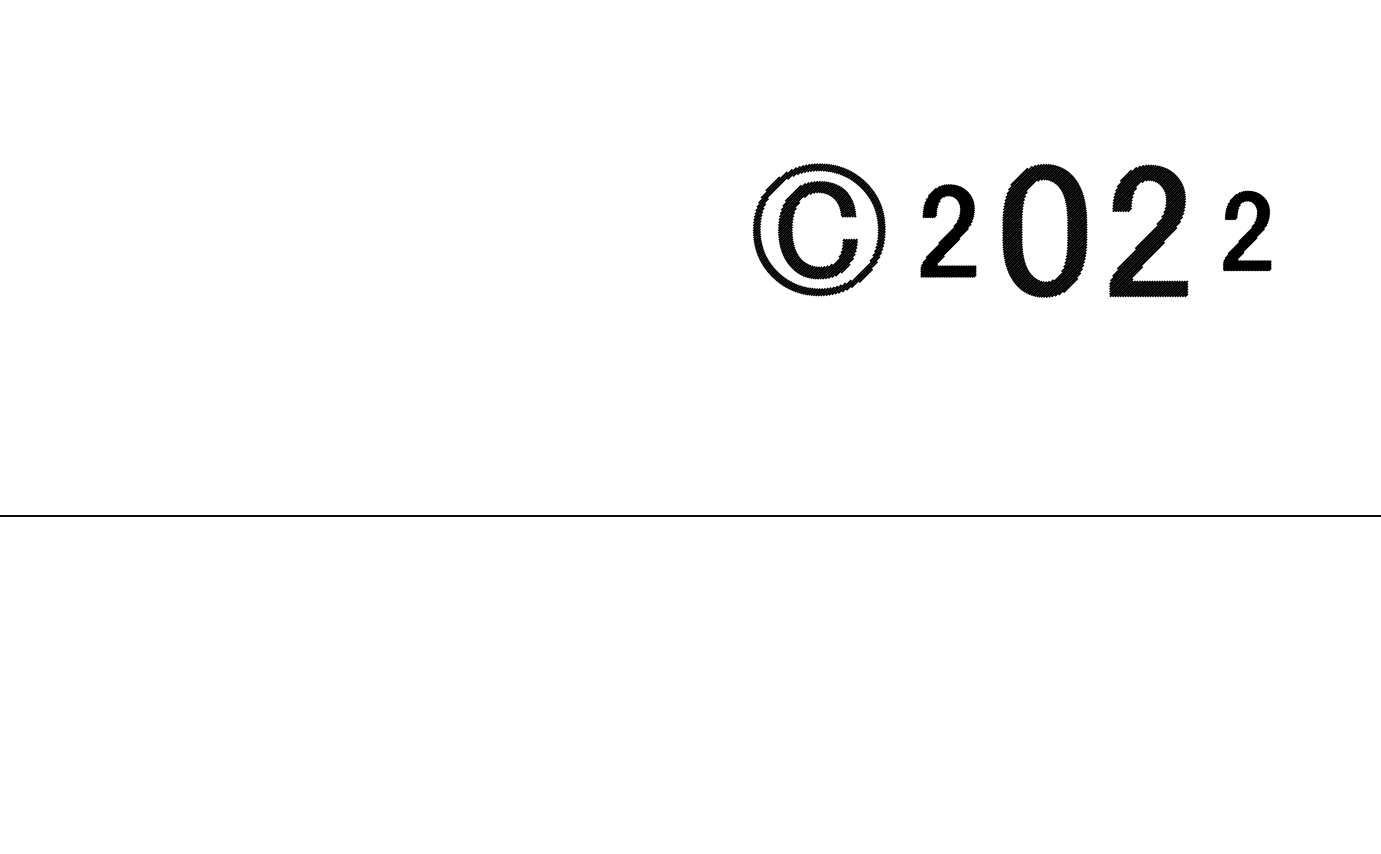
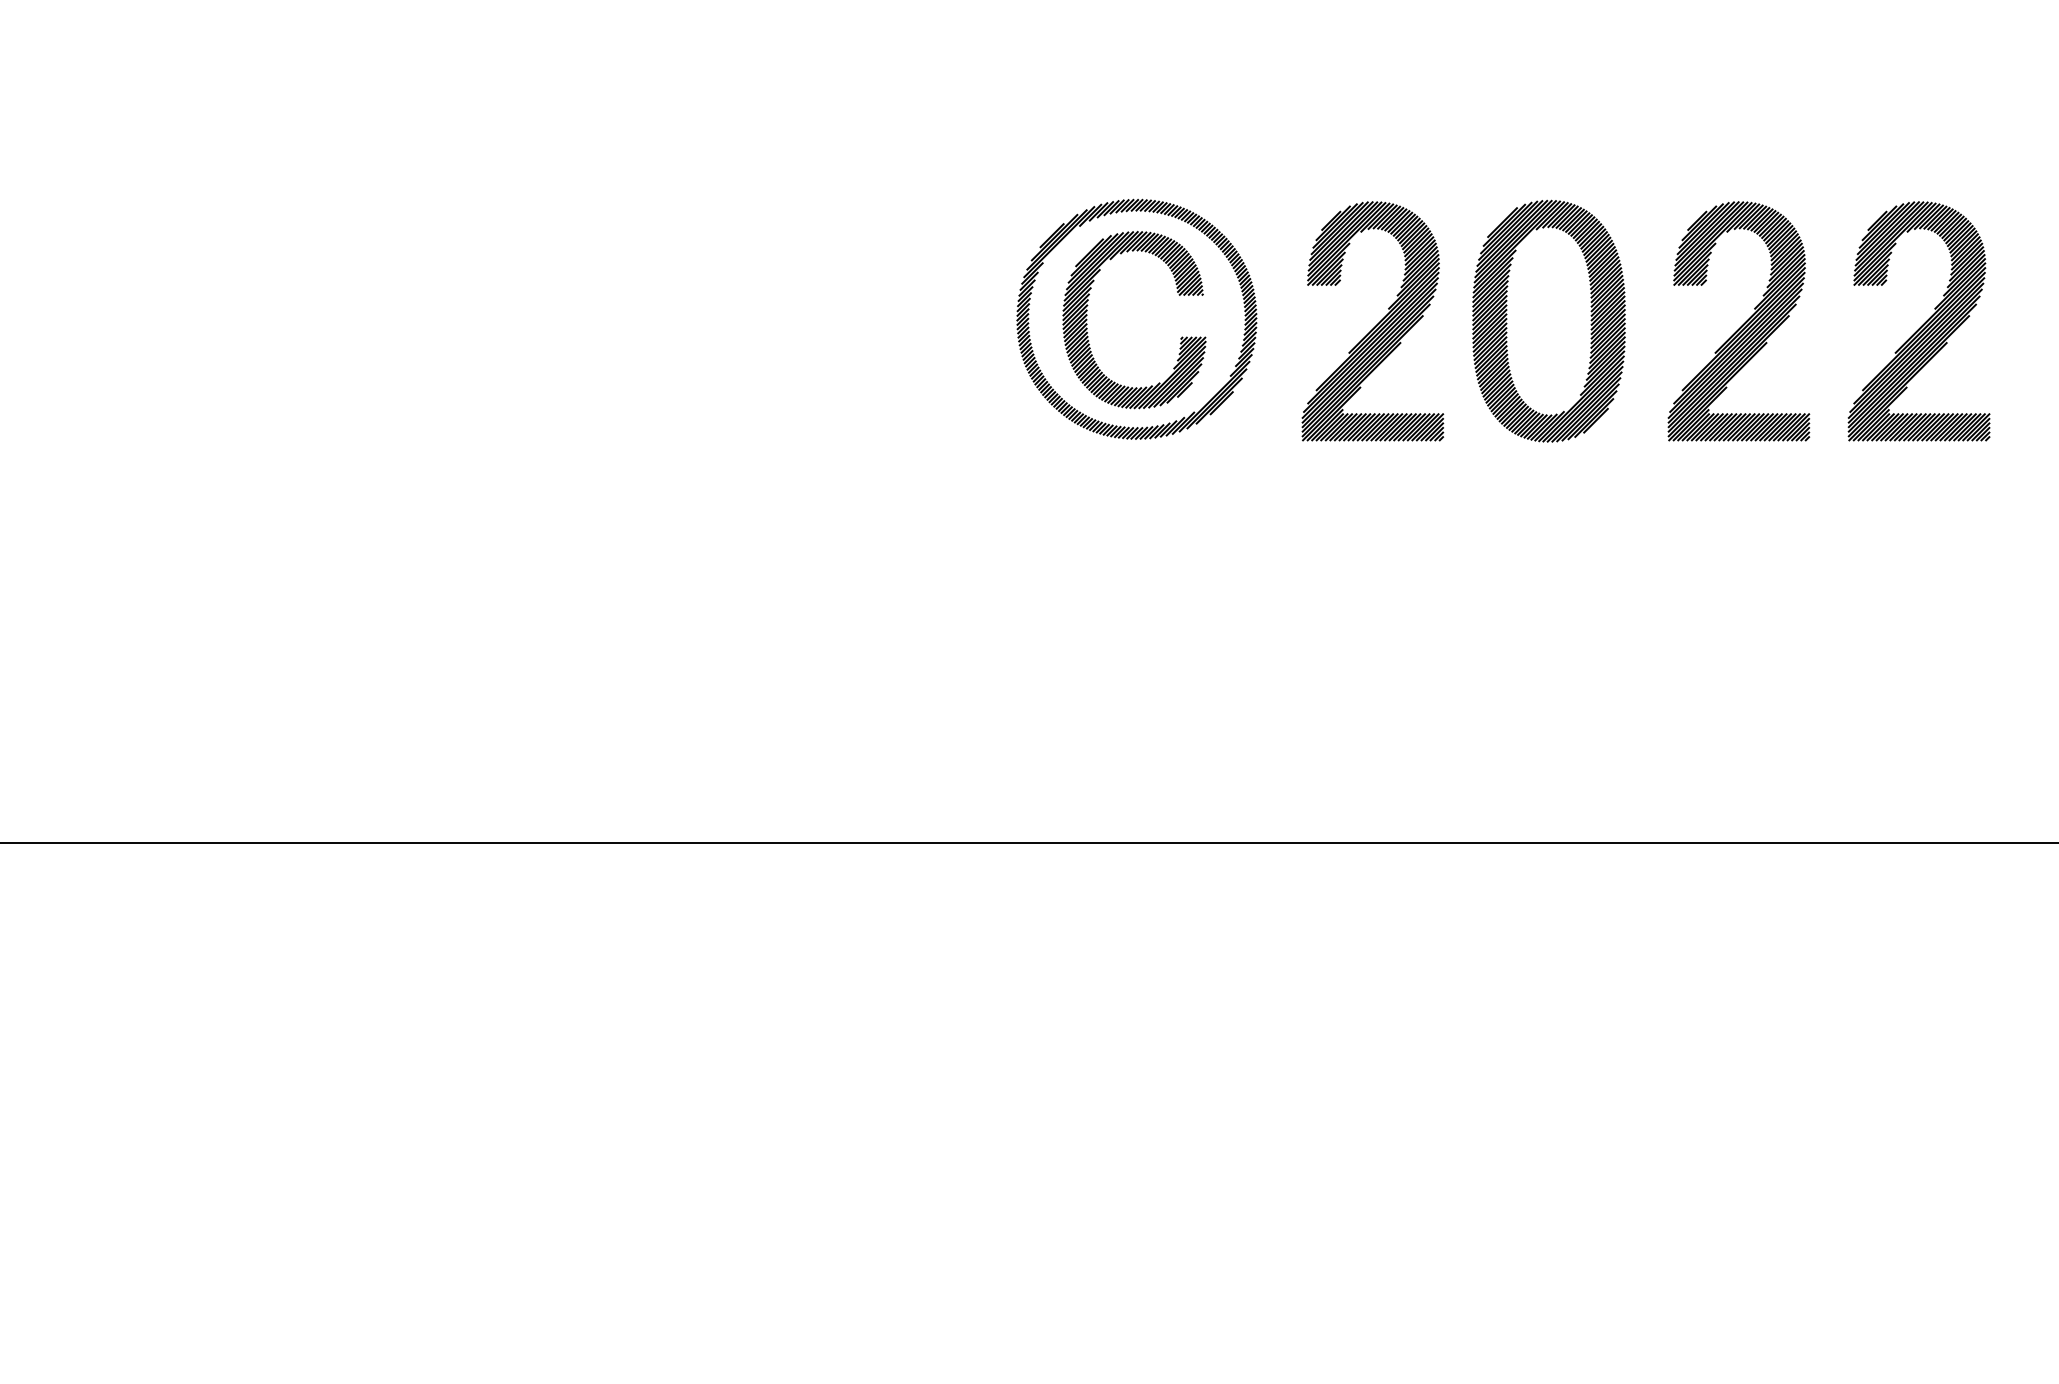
part: (948, 230) -> (1372, 320), size x1.43
part: (1246, 230) -> (1917, 320), size x1.67

